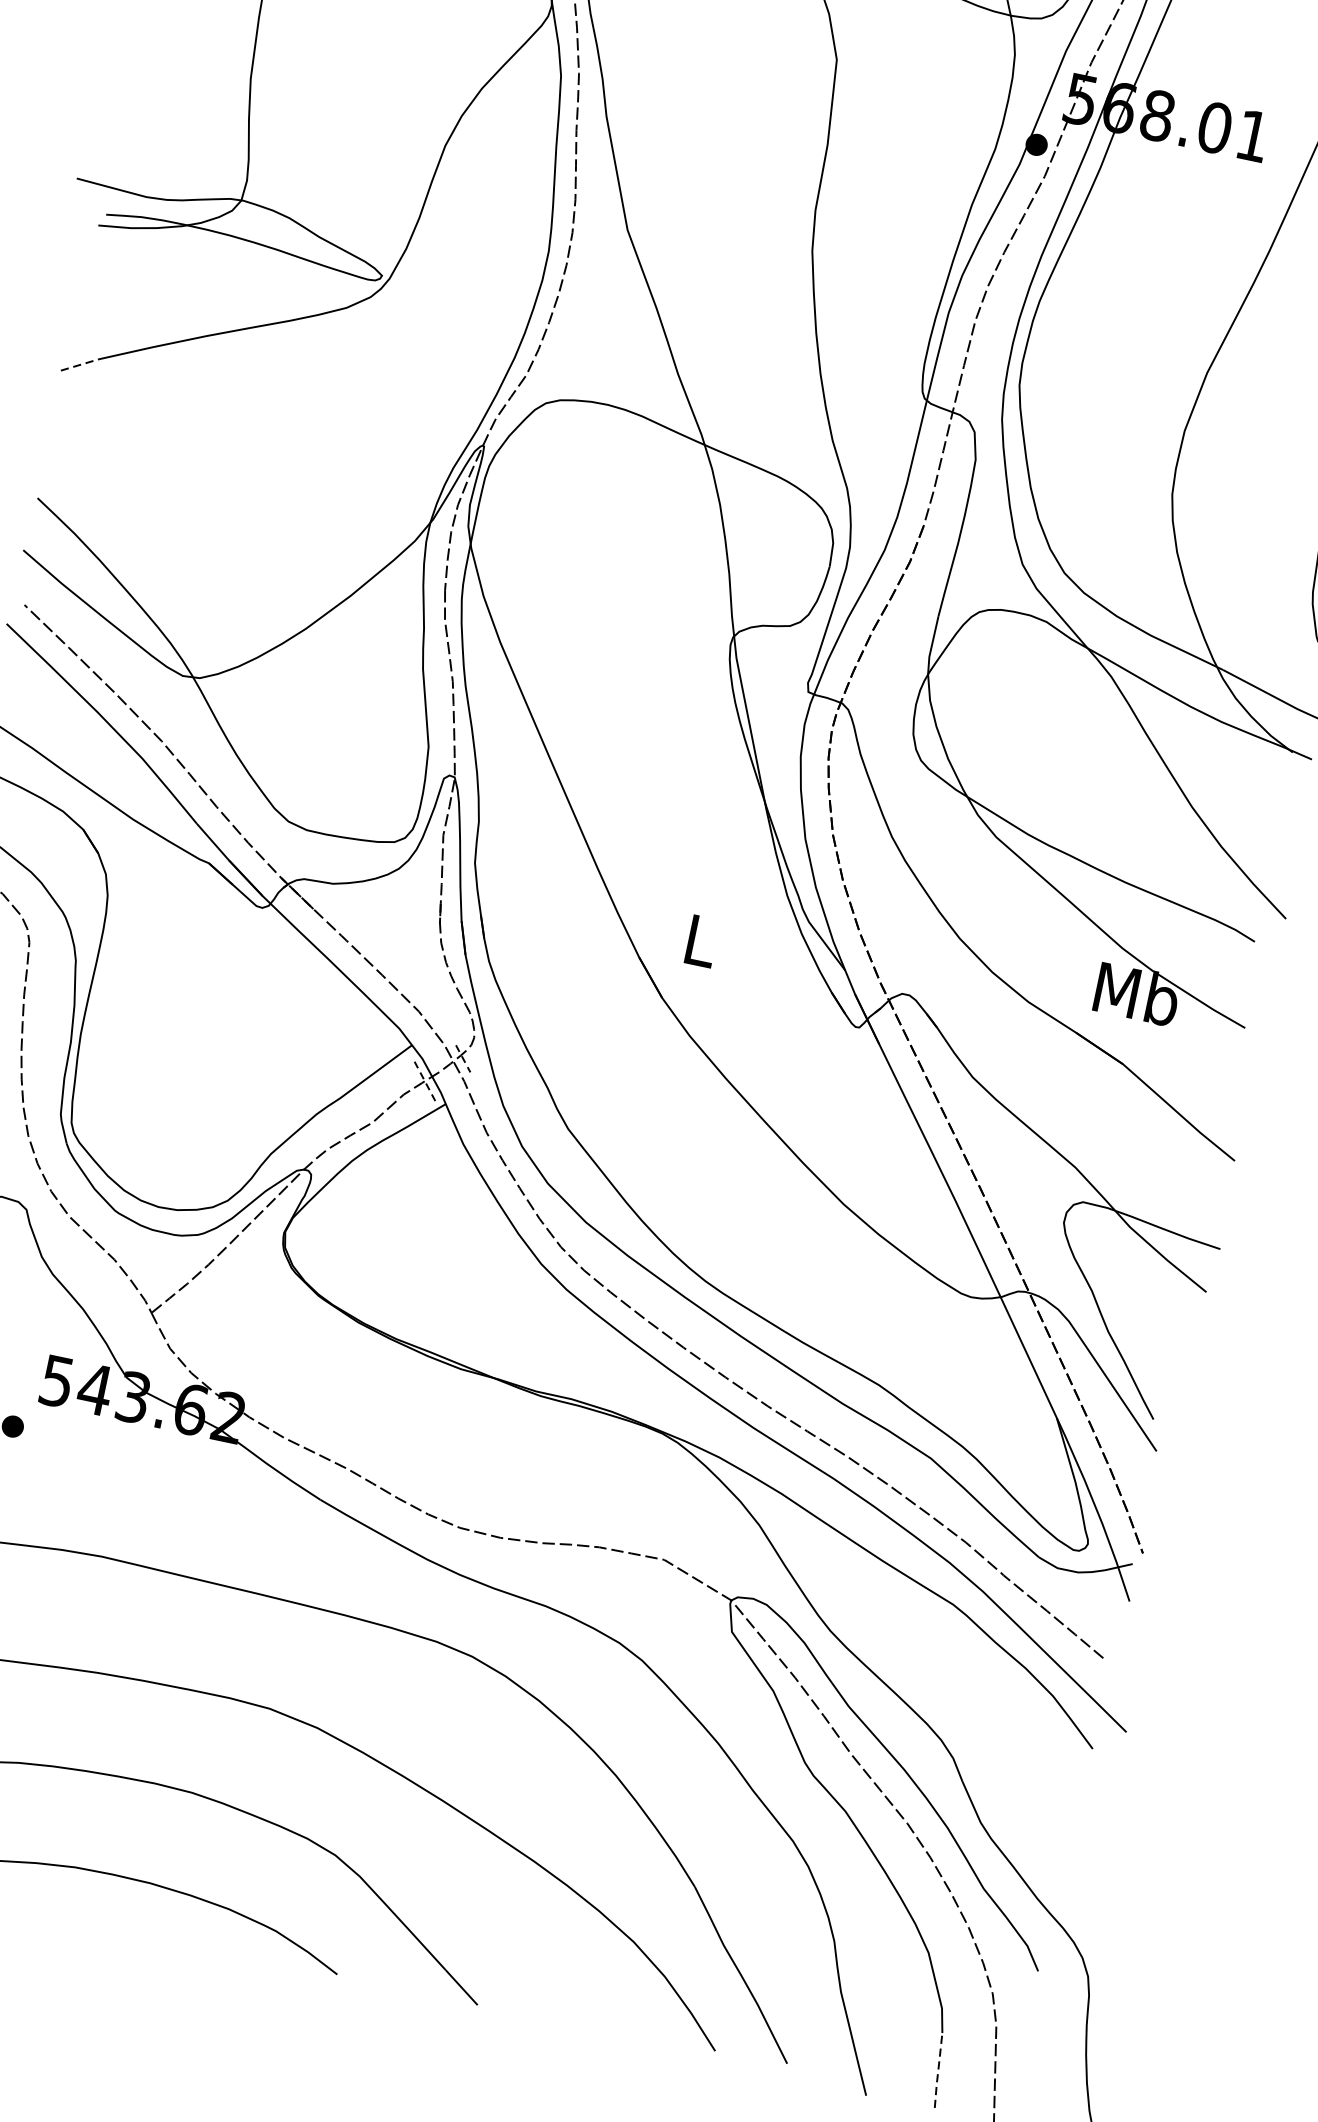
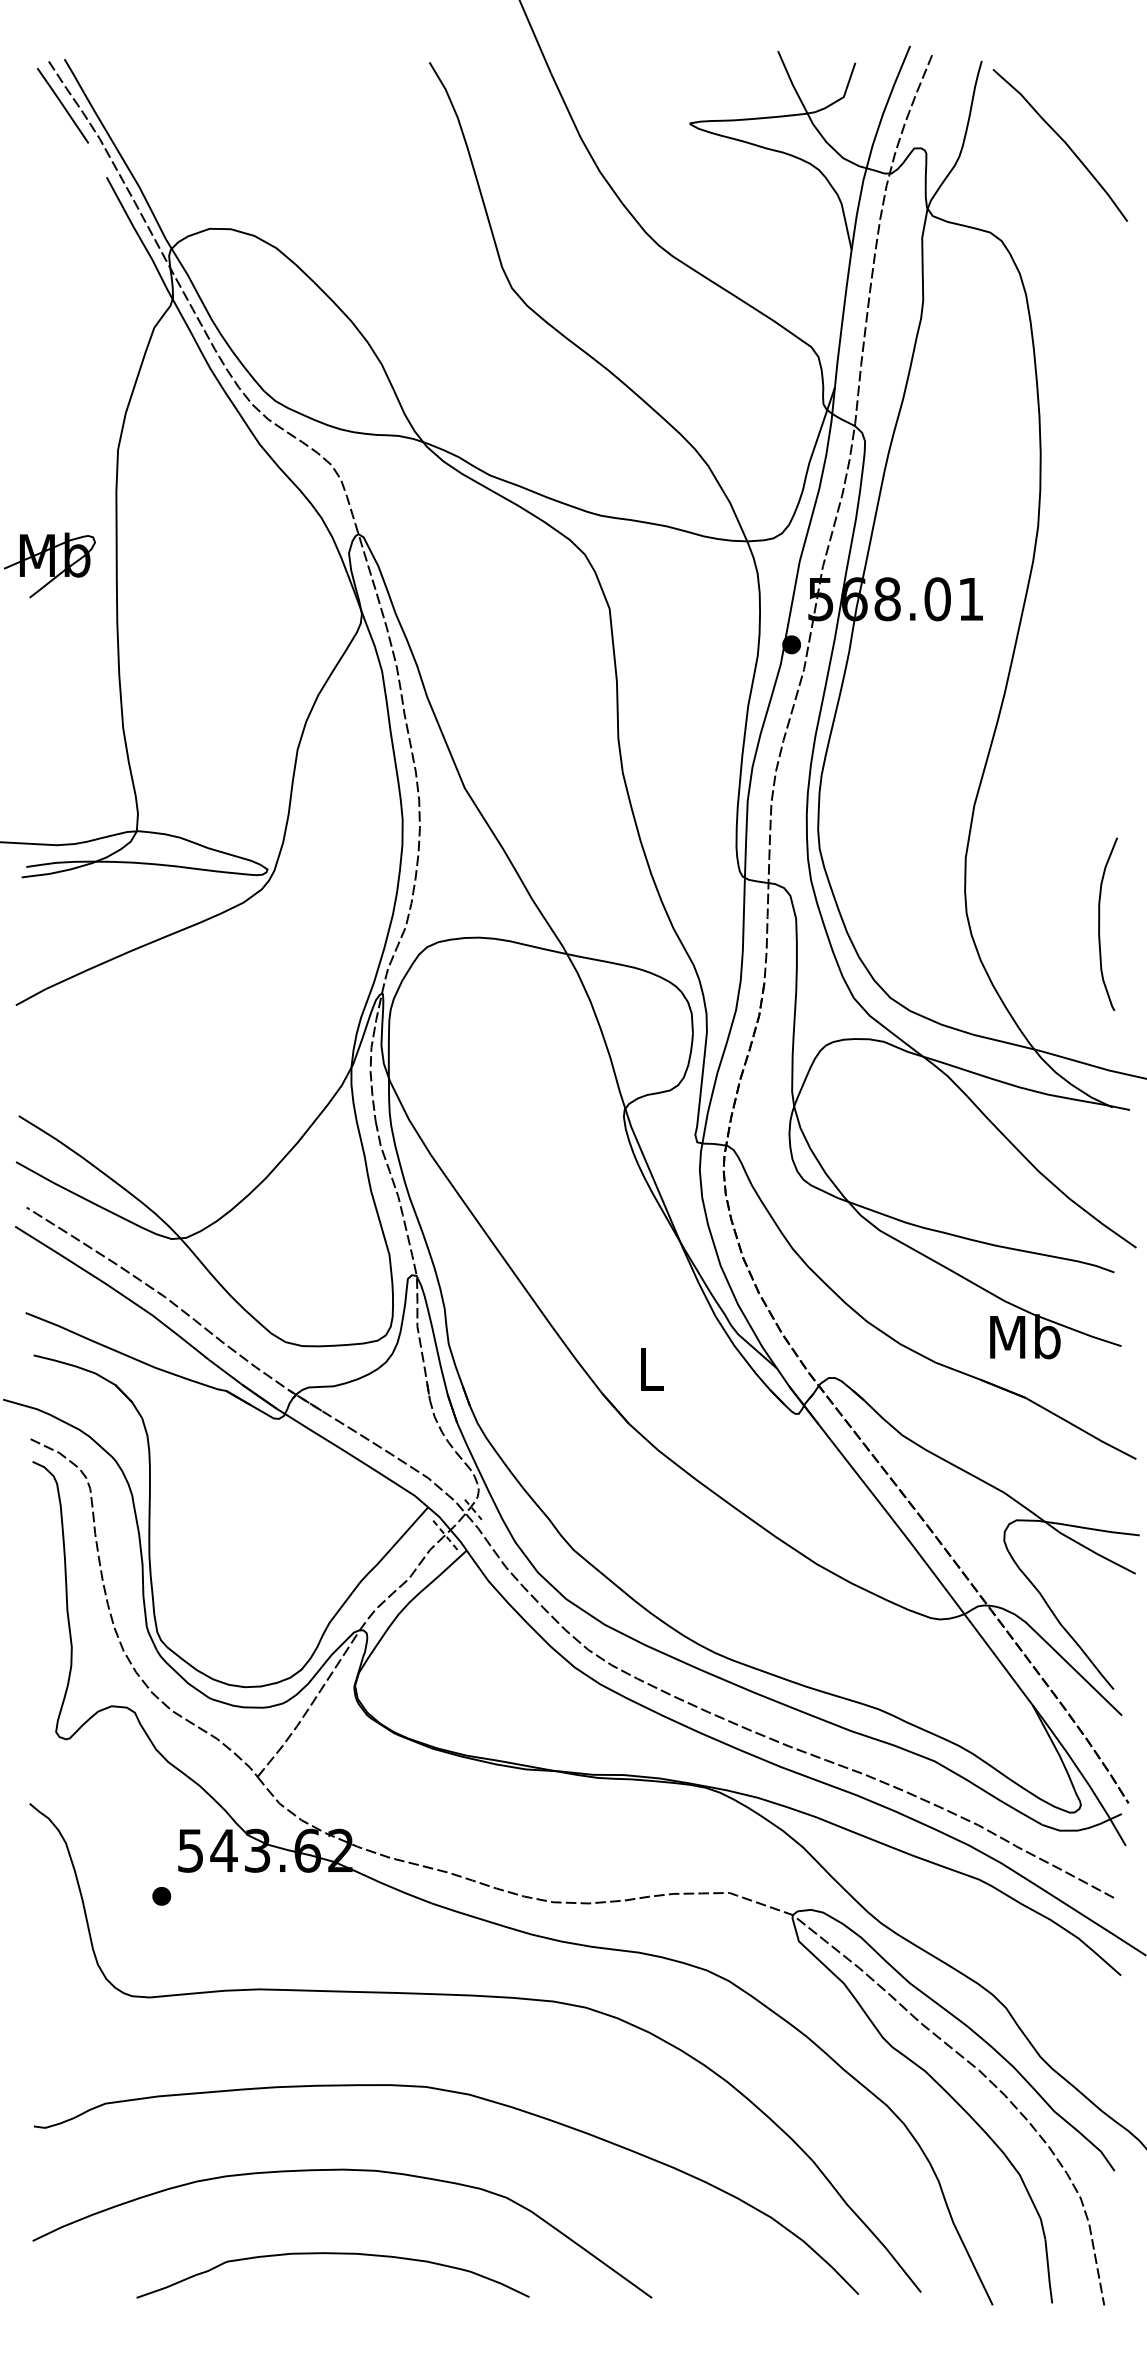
line: (79, 365) -> (30, 997), dashed -> solid
line: (938, 2070) -> (1048, 2271), dashed -> solid

